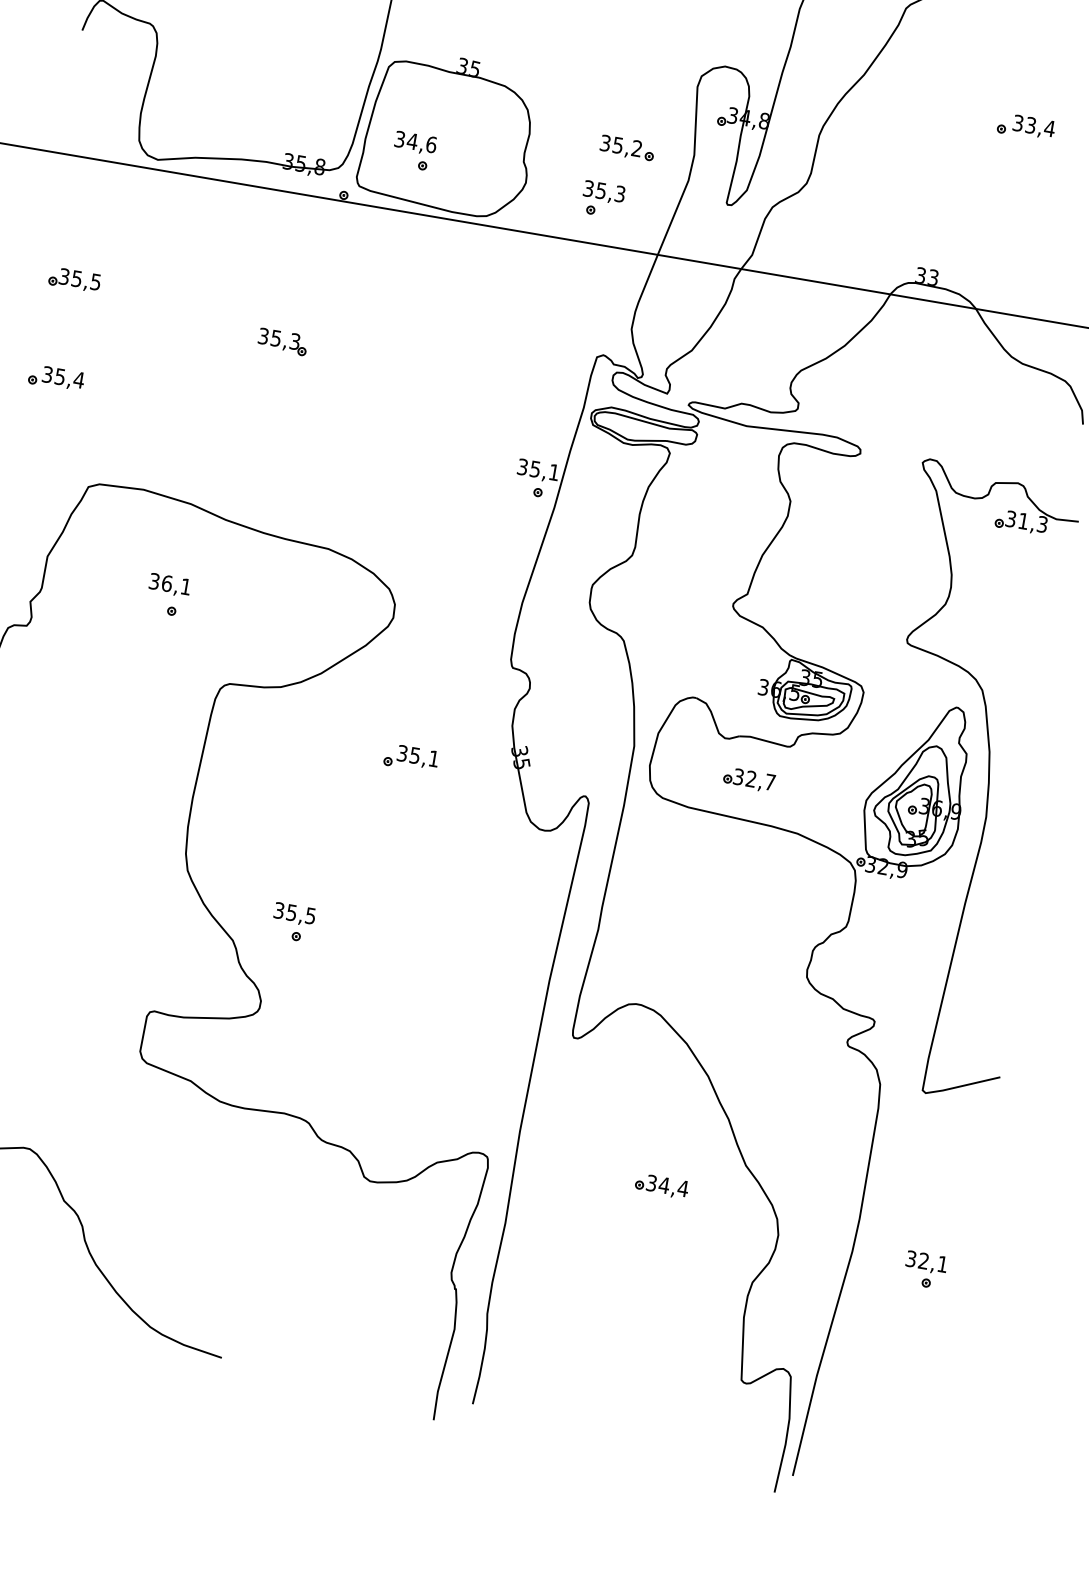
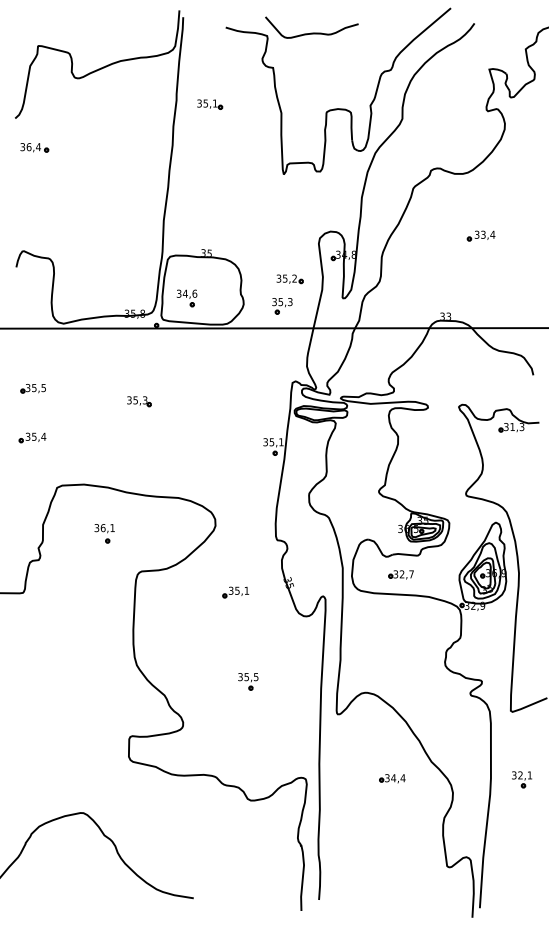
part: (293, 922) -> (248, 681), moved
part: (924, 1269) -> (521, 779), moved

